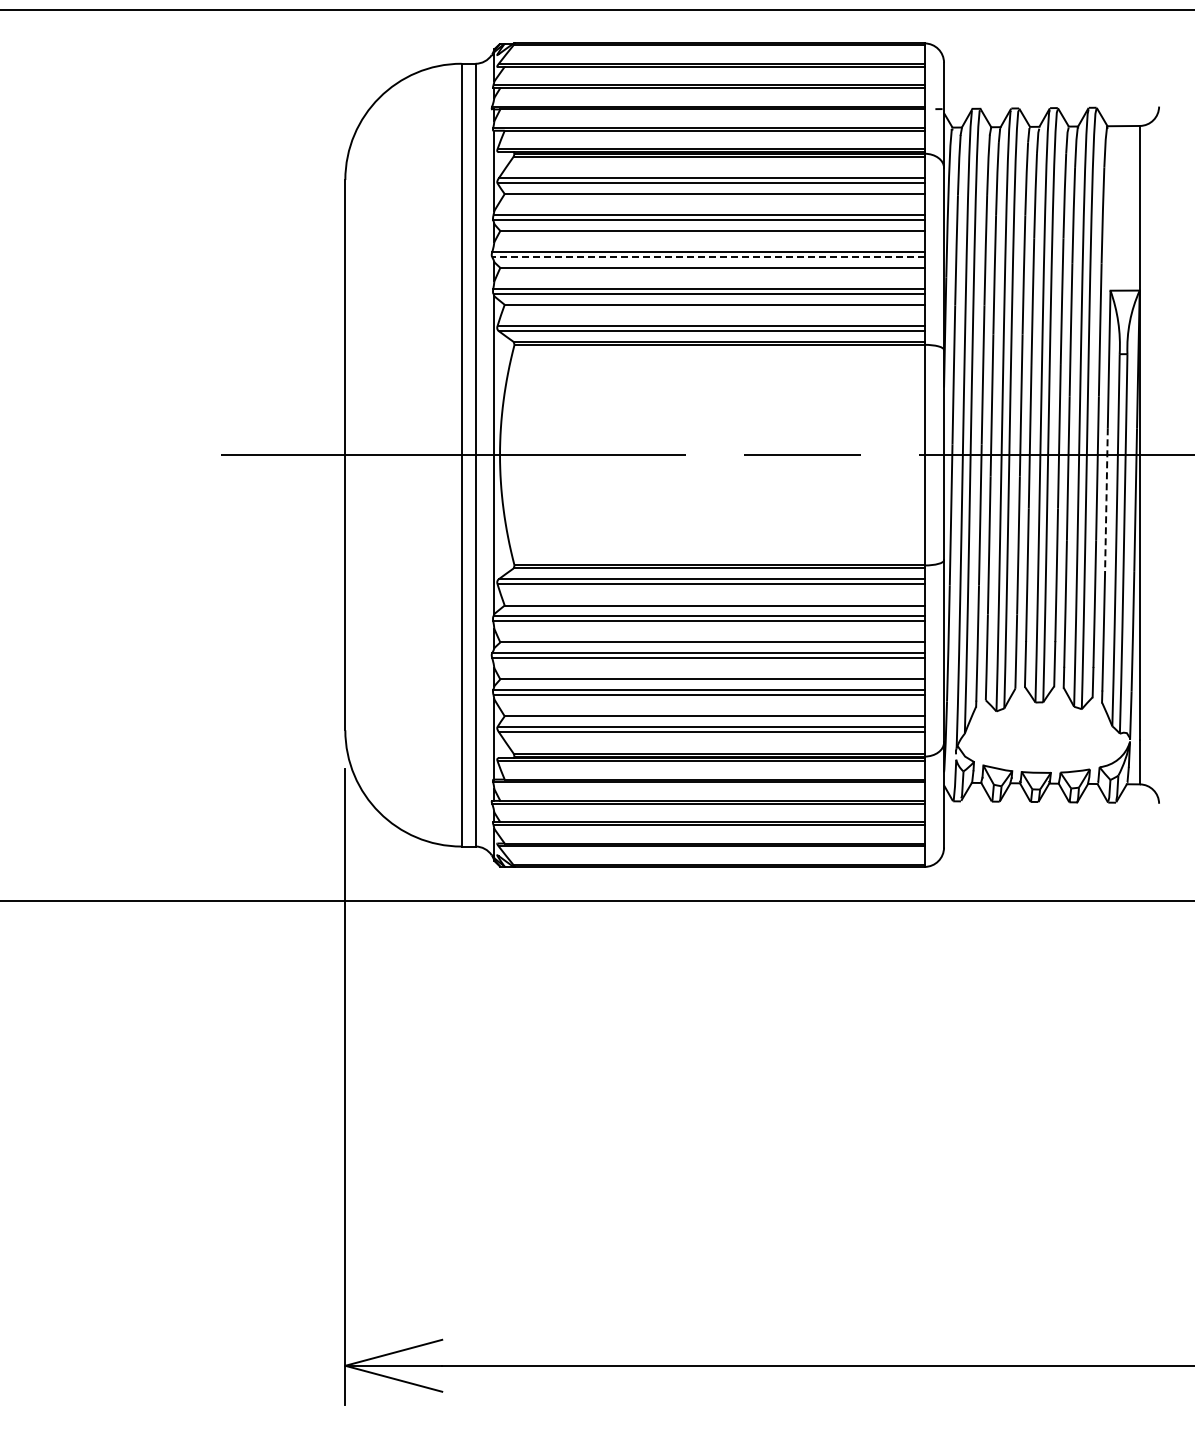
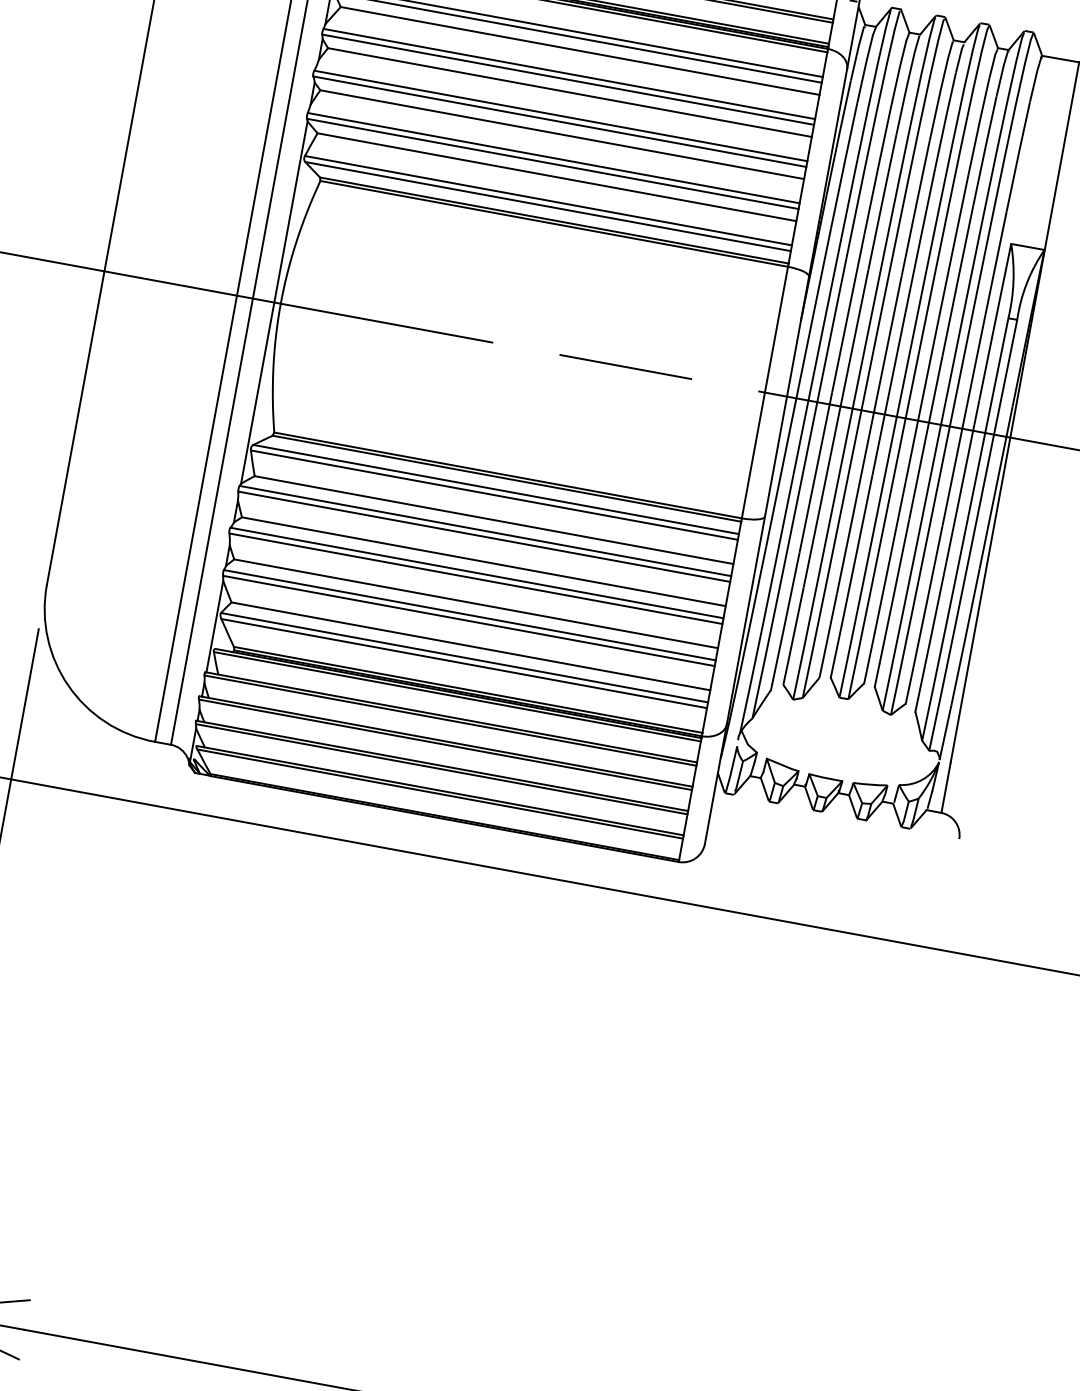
line: (707, 257) -> (558, 121), dashed -> solid
line: (1106, 500) -> (962, 482), dashed -> solid

